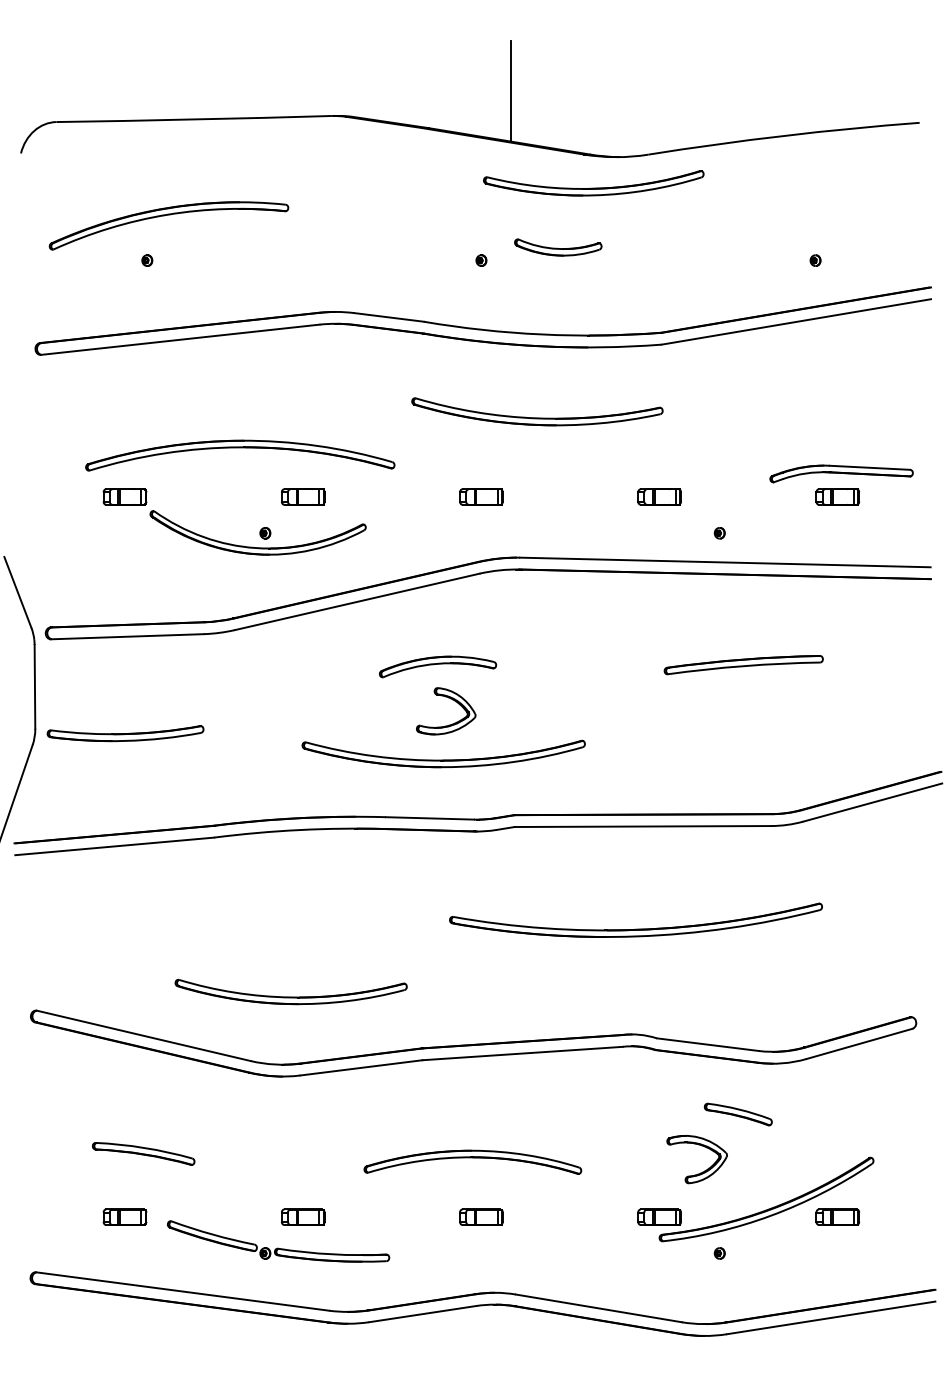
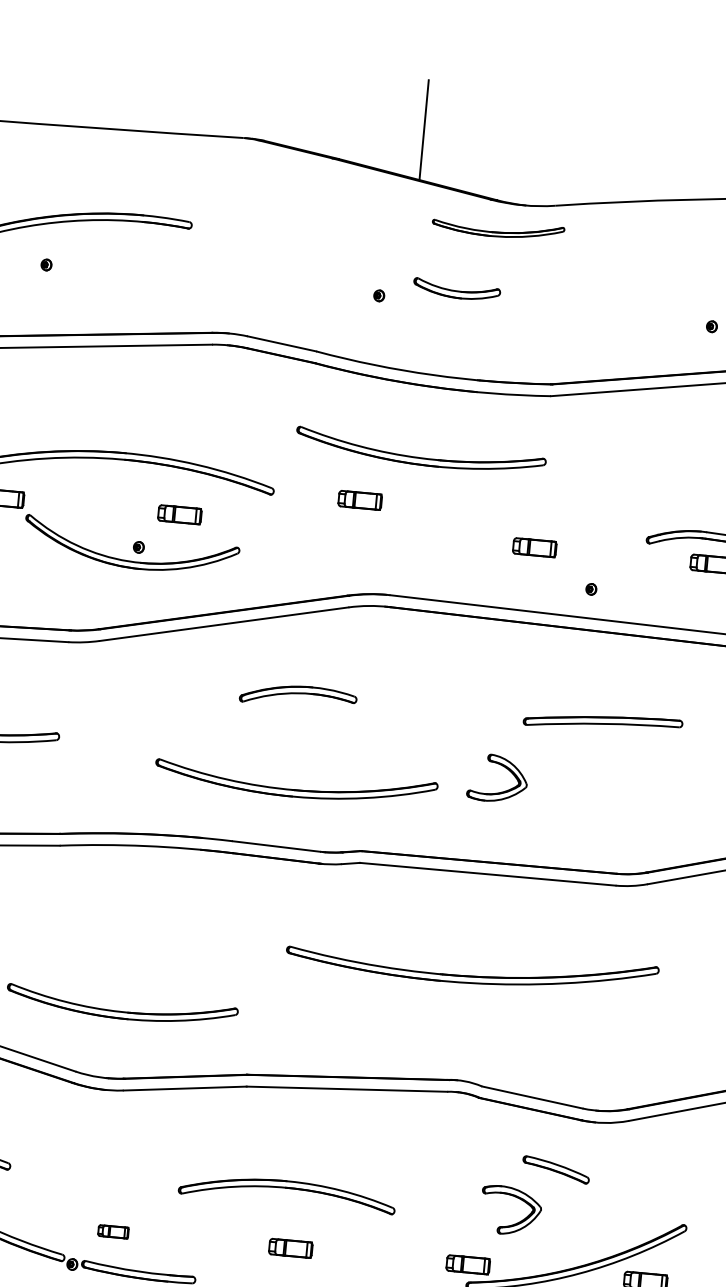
part: (593, 183) -> (497, 229), size x0.6
part: (481, 496) -> (360, 499), moved
part: (452, 700) -> (505, 768), moved
part: (303, 1216) -> (113, 1231), size x0.7

